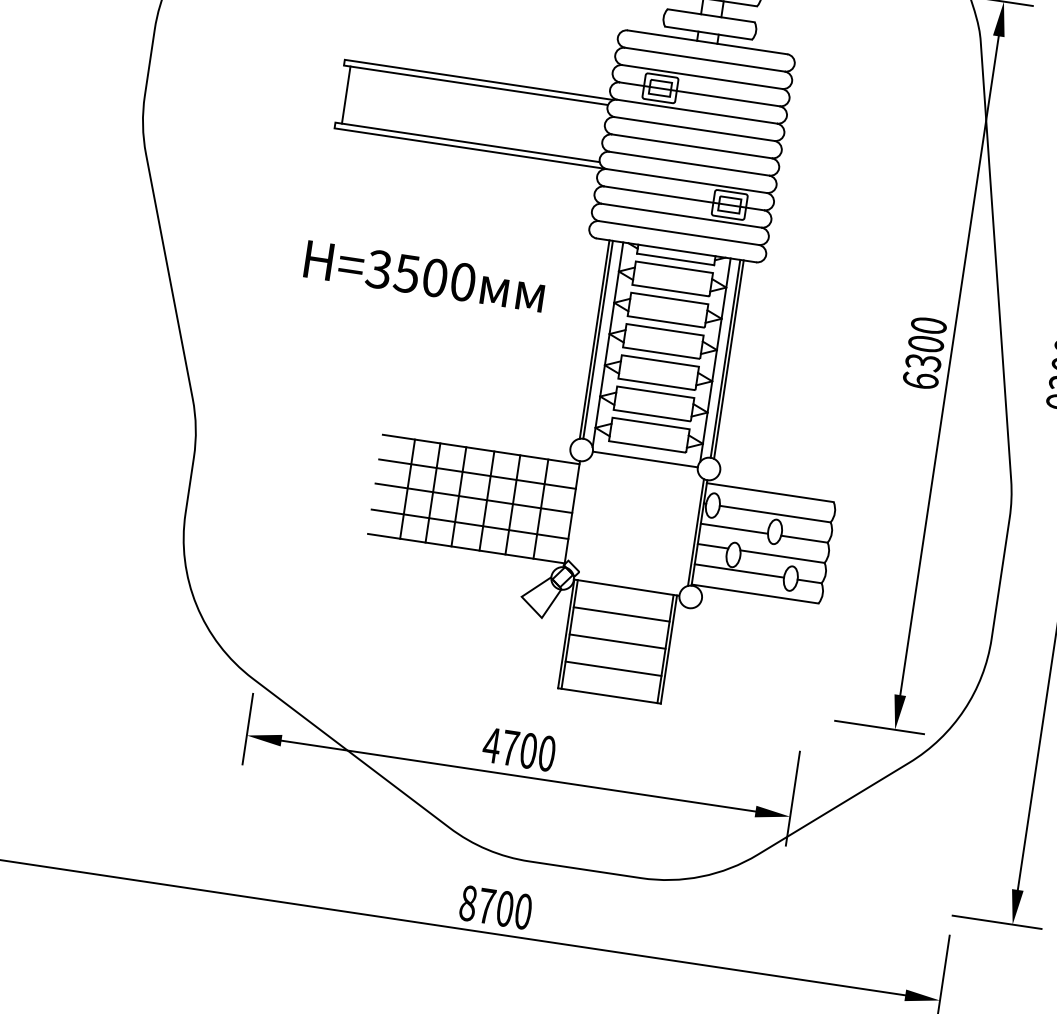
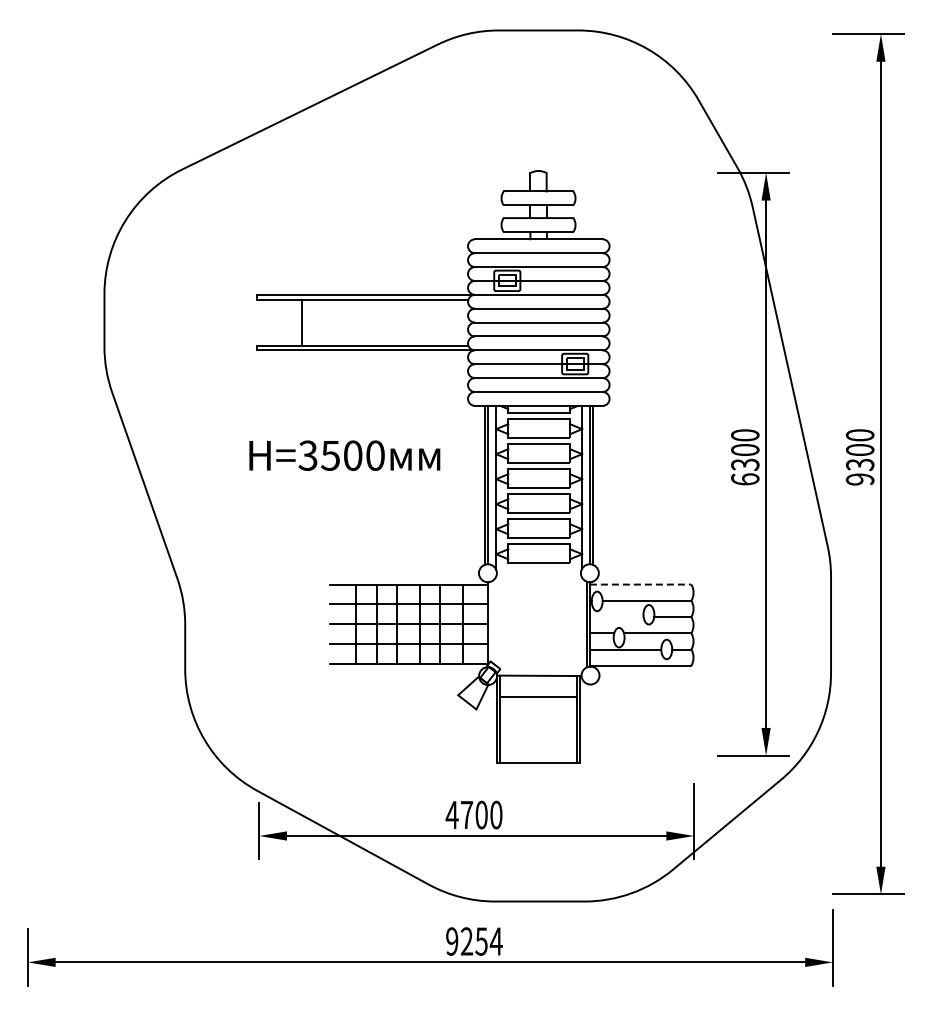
line: (346, 94) -> (302, 322), moved
line: (644, 459) -> (538, 573), removed
line: (770, 492) -> (640, 584), solid -> dashed
line: (734, 529) -> (616, 617), removed
line: (617, 642) -> (538, 719), removed
line: (613, 668) -> (538, 740), removed
text: (496, 907) -> (474, 941), 8700 -> 9254

